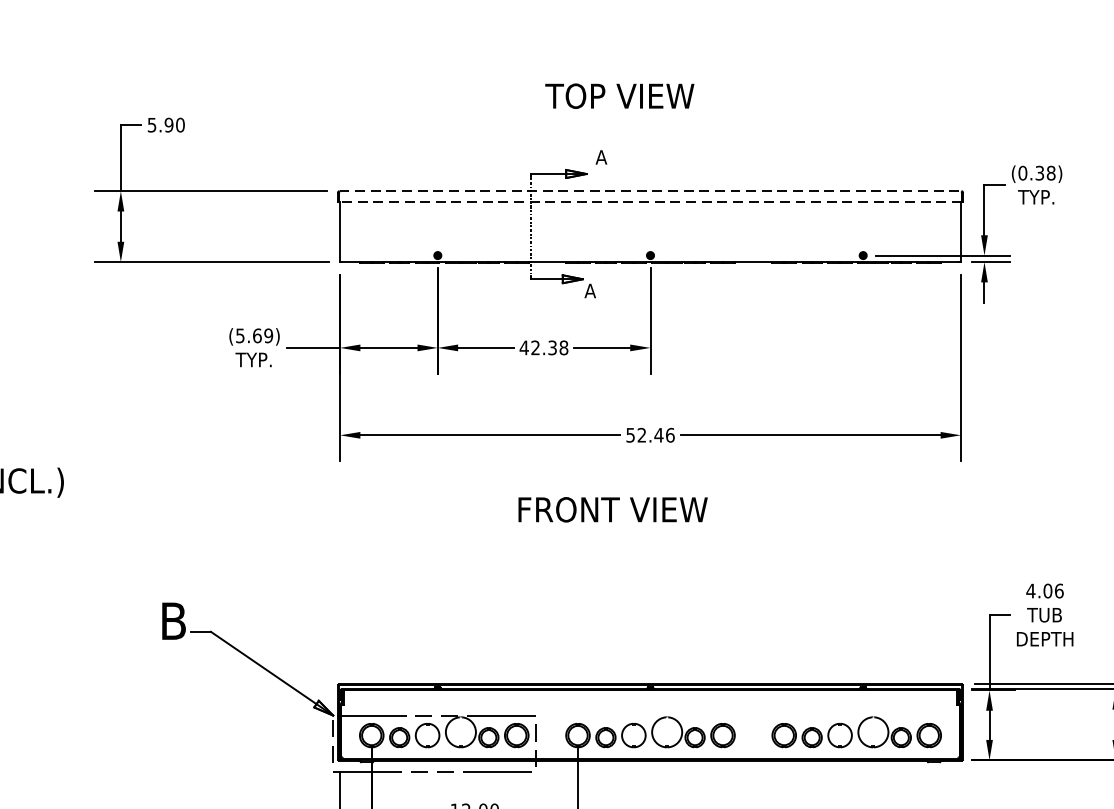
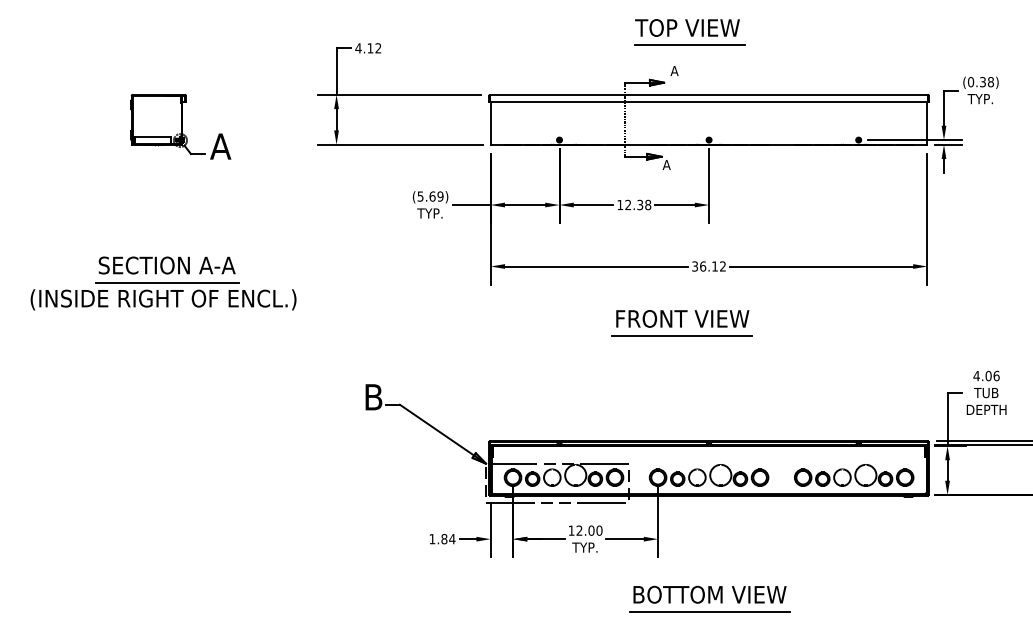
line: (622, 121) -> (689, 45), added
text: (166, 125) -> (368, 48), 5.90 -> 4.12
line: (651, 190) -> (709, 94), dashed -> solid
line: (651, 202) -> (709, 102), dashed -> solid
text: (524, 348) -> (620, 205), 42.38 -> 12.38
text: (651, 435) -> (709, 266), 52.46 -> 36.12
line: (612, 534) -> (682, 336), added

